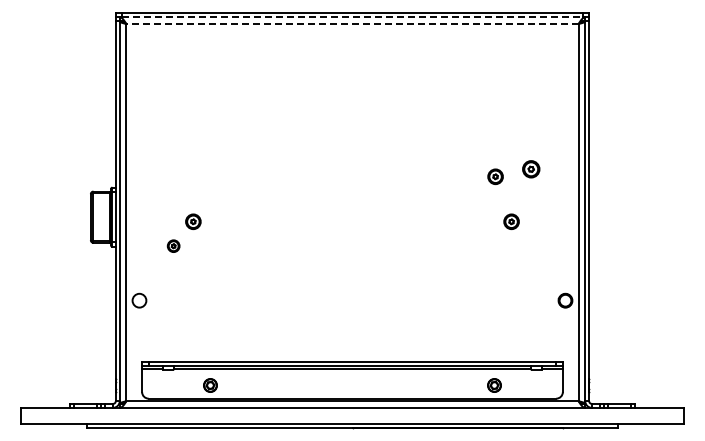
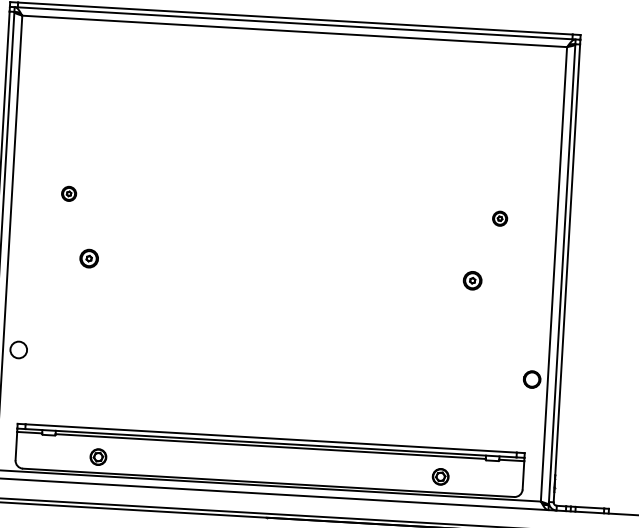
line: (352, 17) -> (295, 23), dashed -> solid
line: (352, 24) -> (294, 31), dashed -> solid
part: (531, 168) -> (500, 217), size x0.71
part: (495, 176) -> (456, 225), removed
part: (173, 245) -> (68, 193), moved

